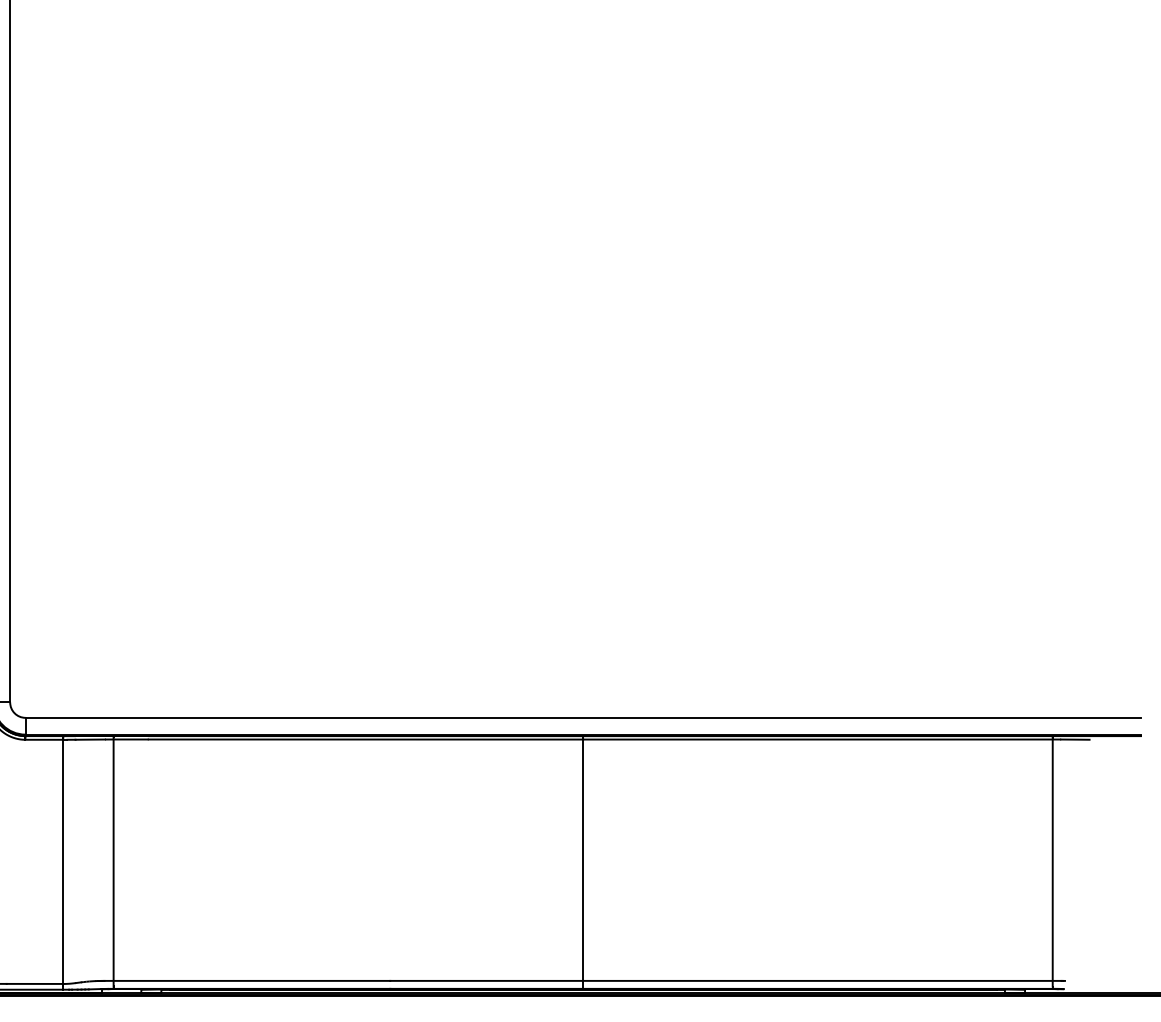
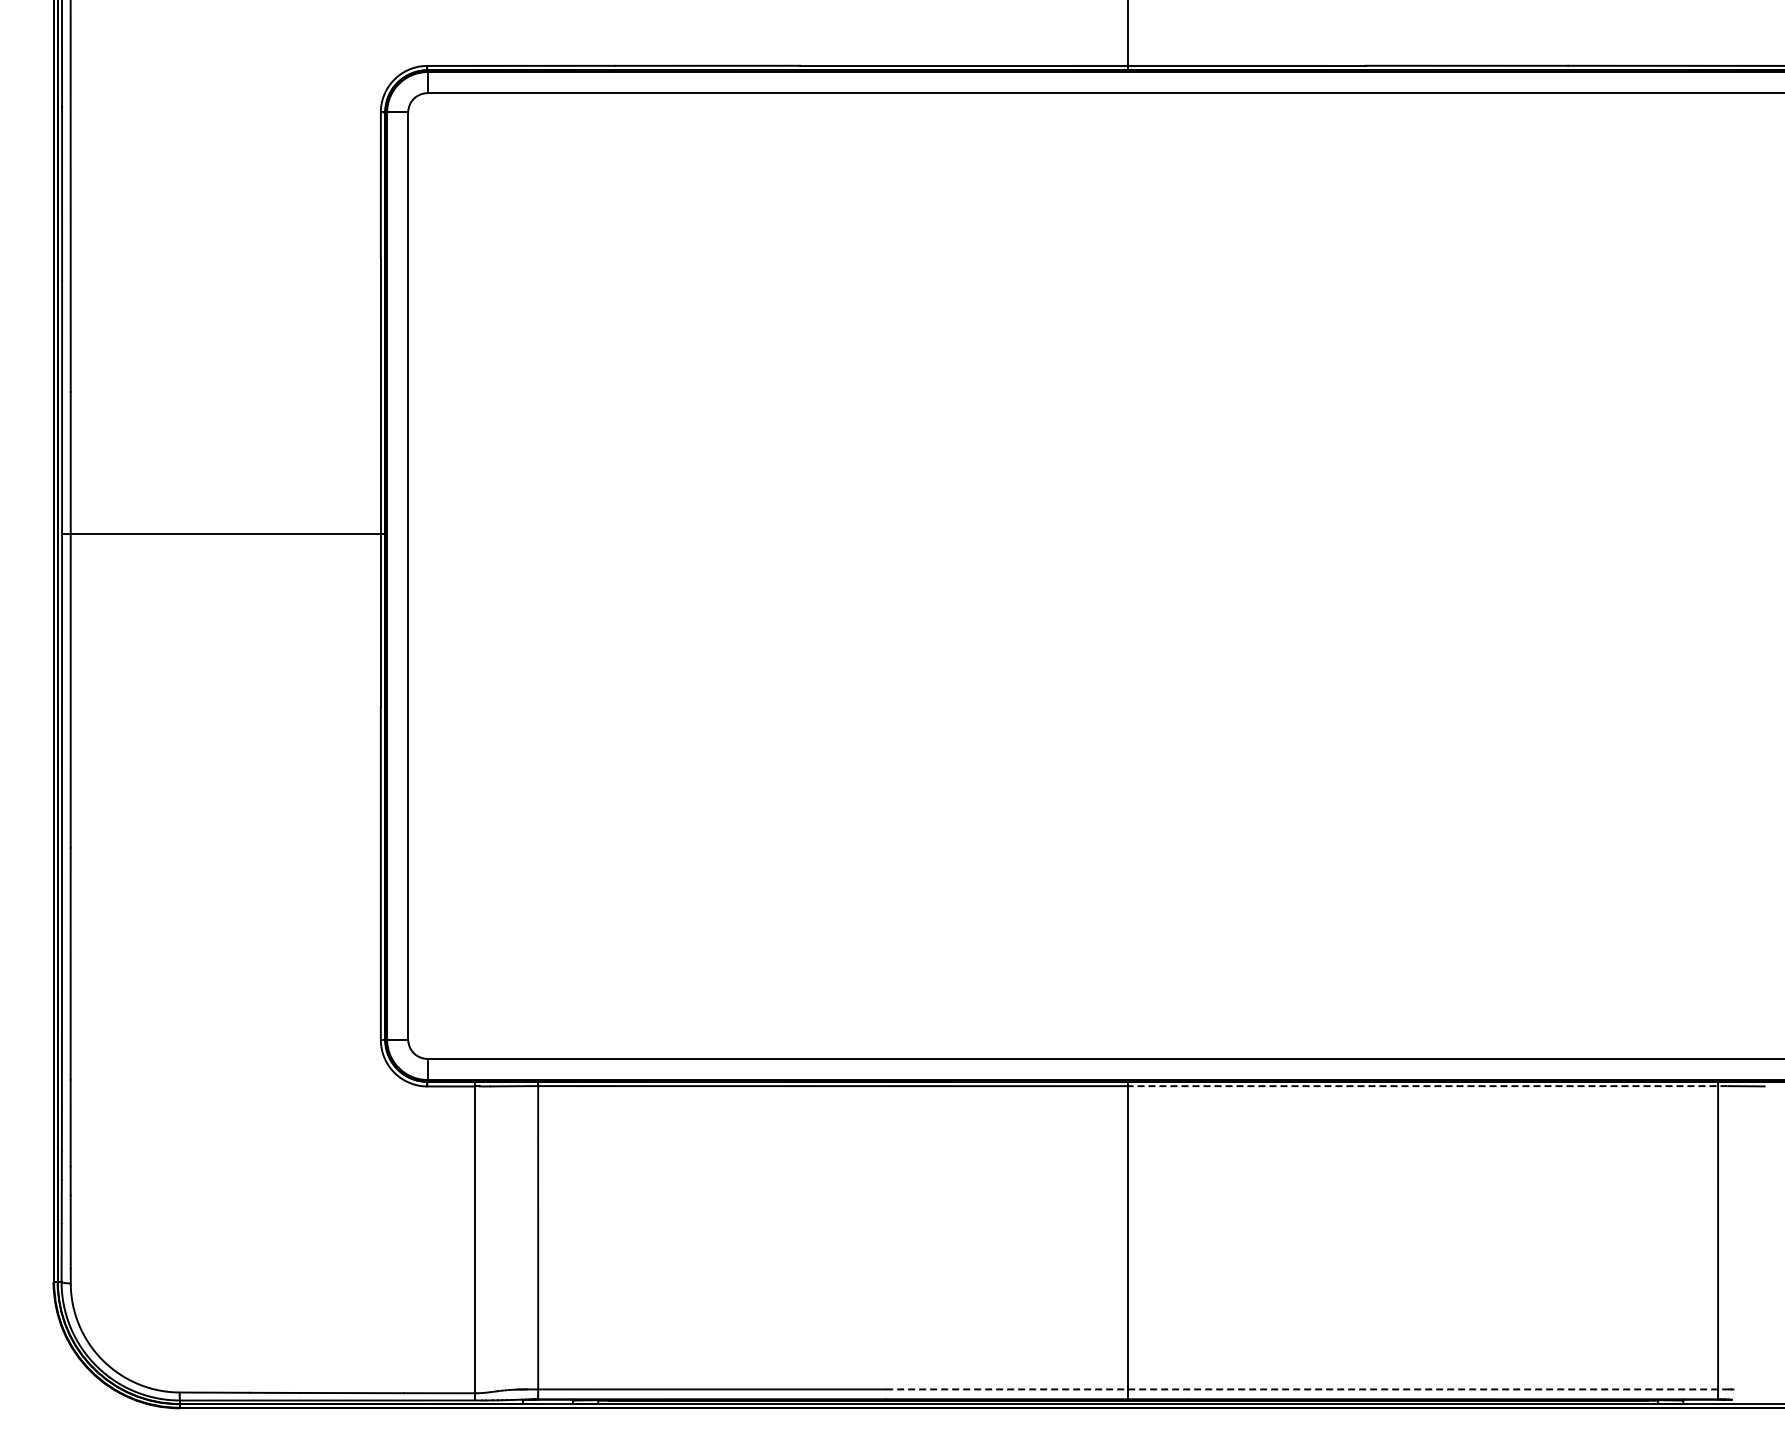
line: (821, 739) -> (1427, 1086), solid -> dashed
line: (725, 980) -> (1307, 1389), solid -> dashed

